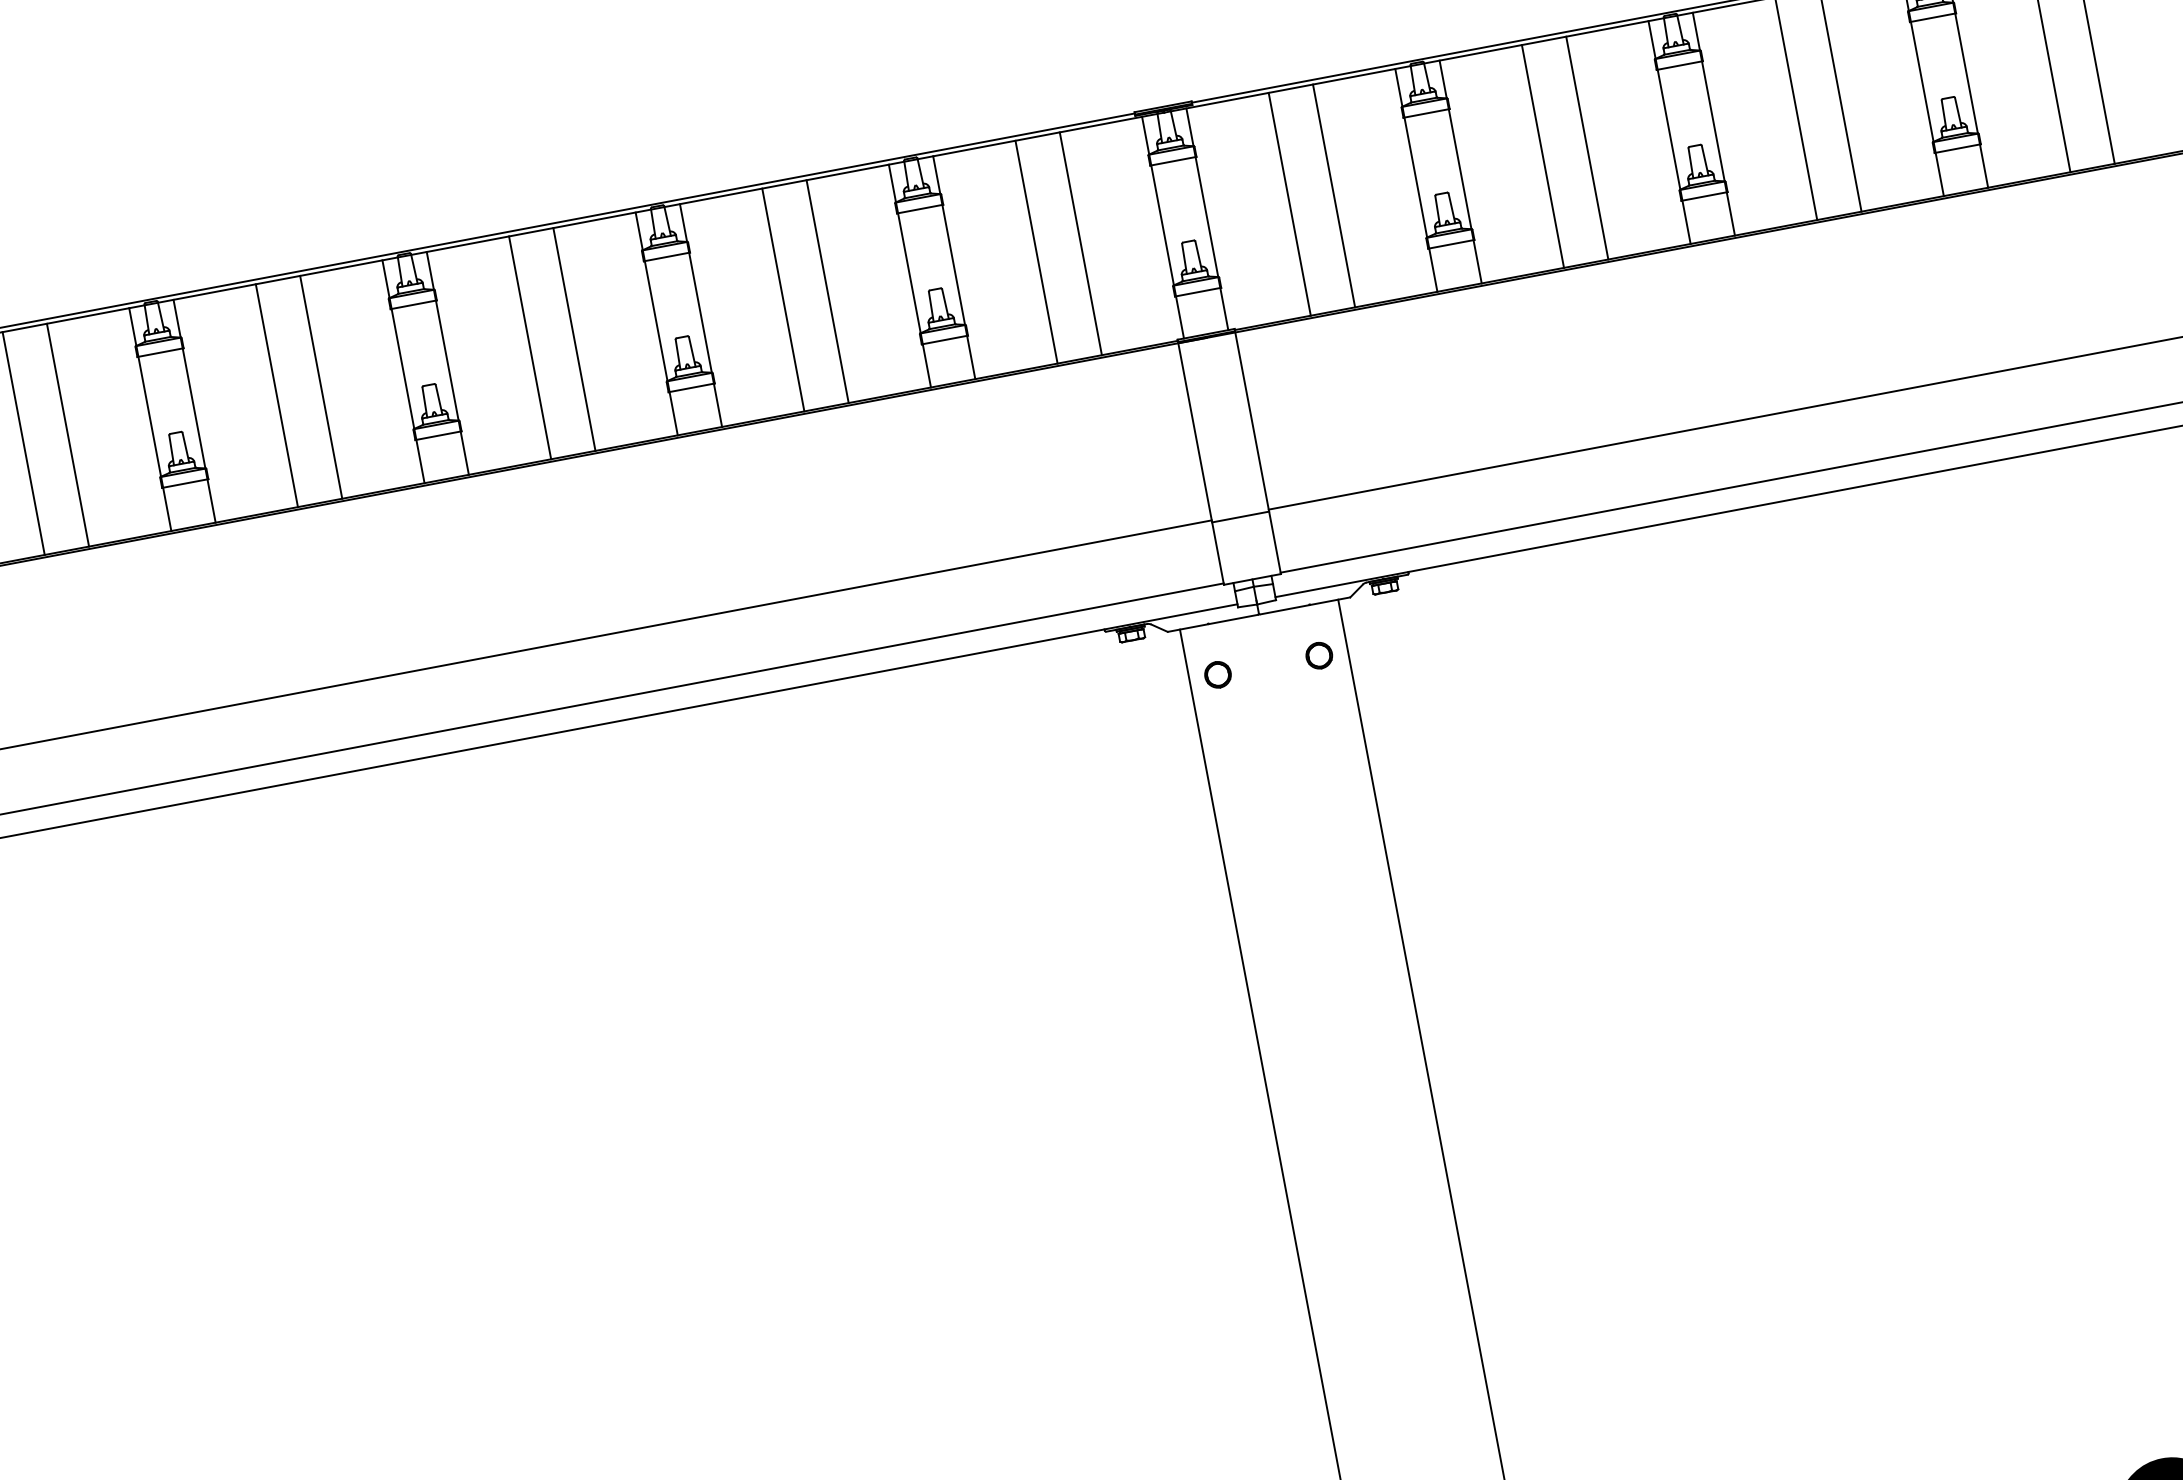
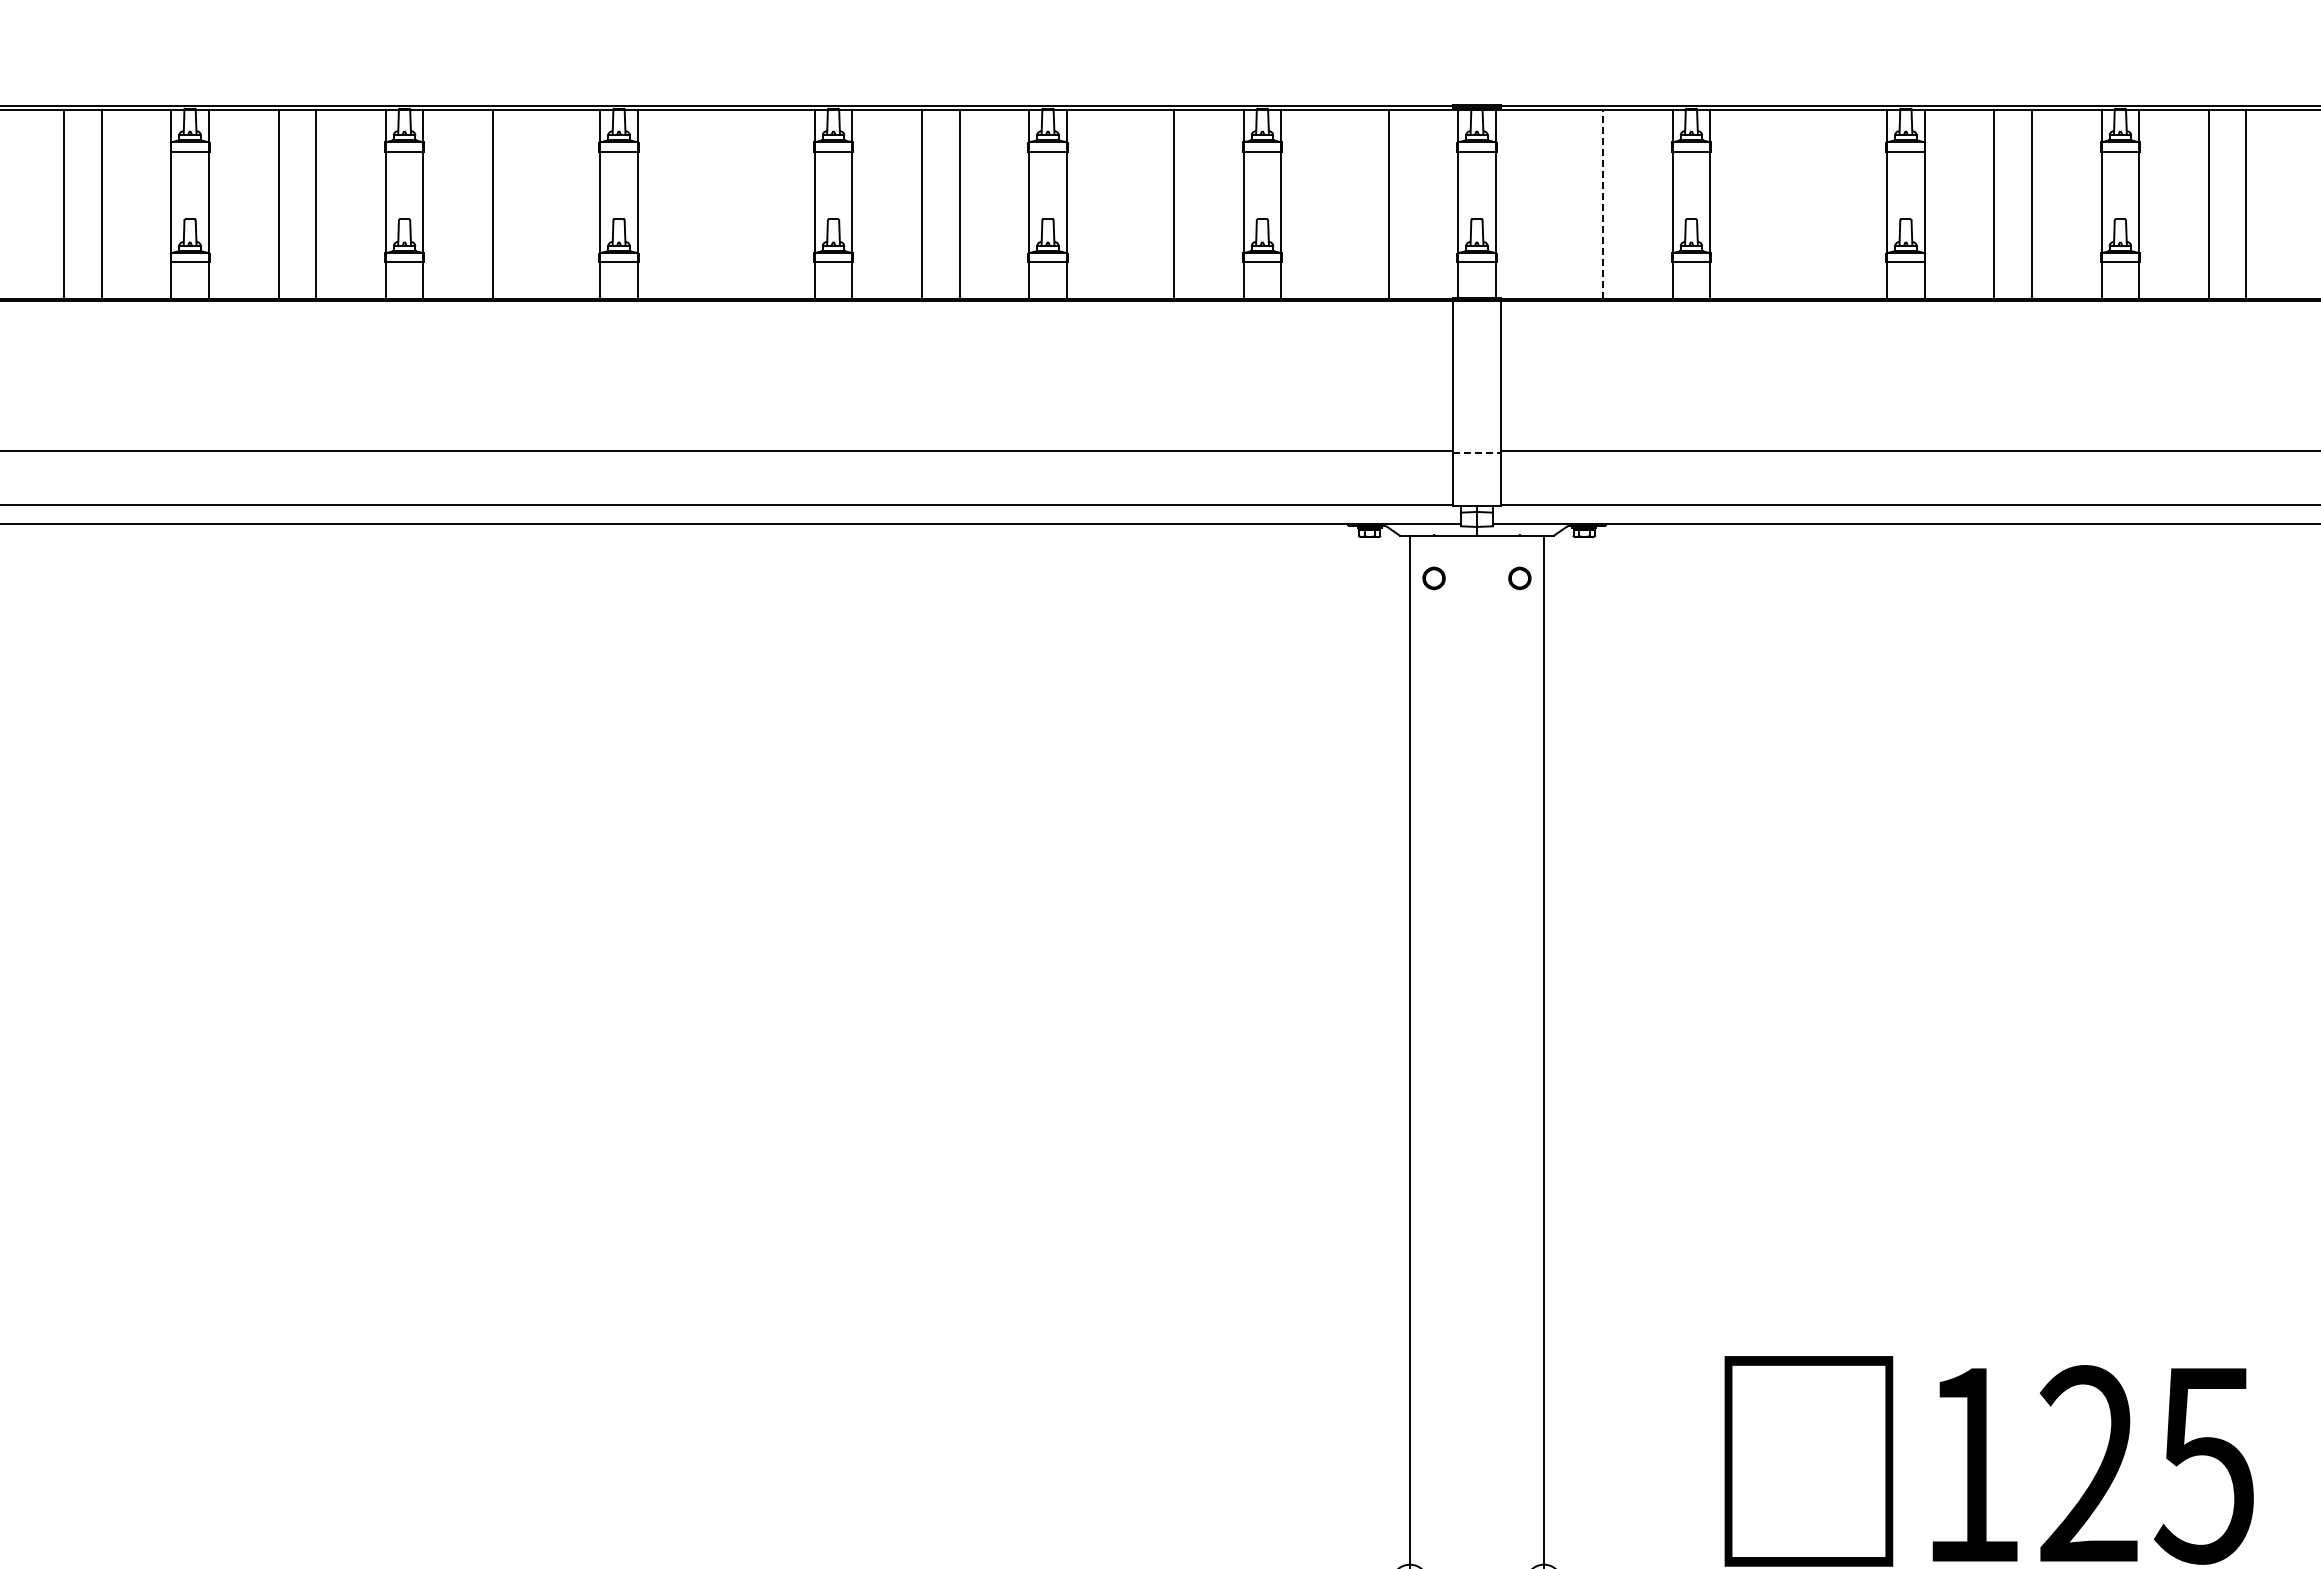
line: (1587, 147) -> (1817, 204), removed
line: (1542, 156) -> (1779, 204), removed
line: (1334, 195) -> (1603, 204), solid -> dashed
line: (1289, 204) -> (1565, 204), removed
line: (1037, 251) -> (1351, 204), removed
line: (783, 299) -> (1136, 204), removed
line: (321, 387) -> (745, 204), removed
line: (276, 395) -> (707, 204), removed
line: (67, 434) -> (530, 204), removed
line: (1241, 516) -> (1477, 452), solid -> dashed

